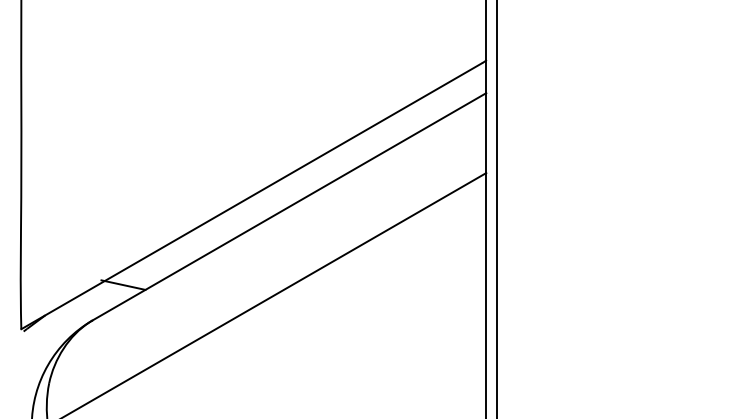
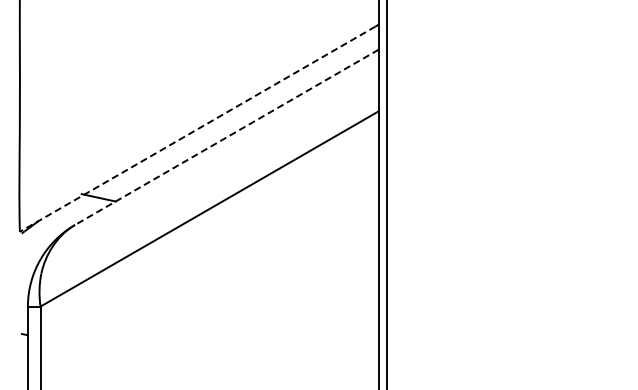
line: (251, 196) -> (197, 129), solid -> dashed
line: (289, 206) -> (226, 137), solid -> dashed

